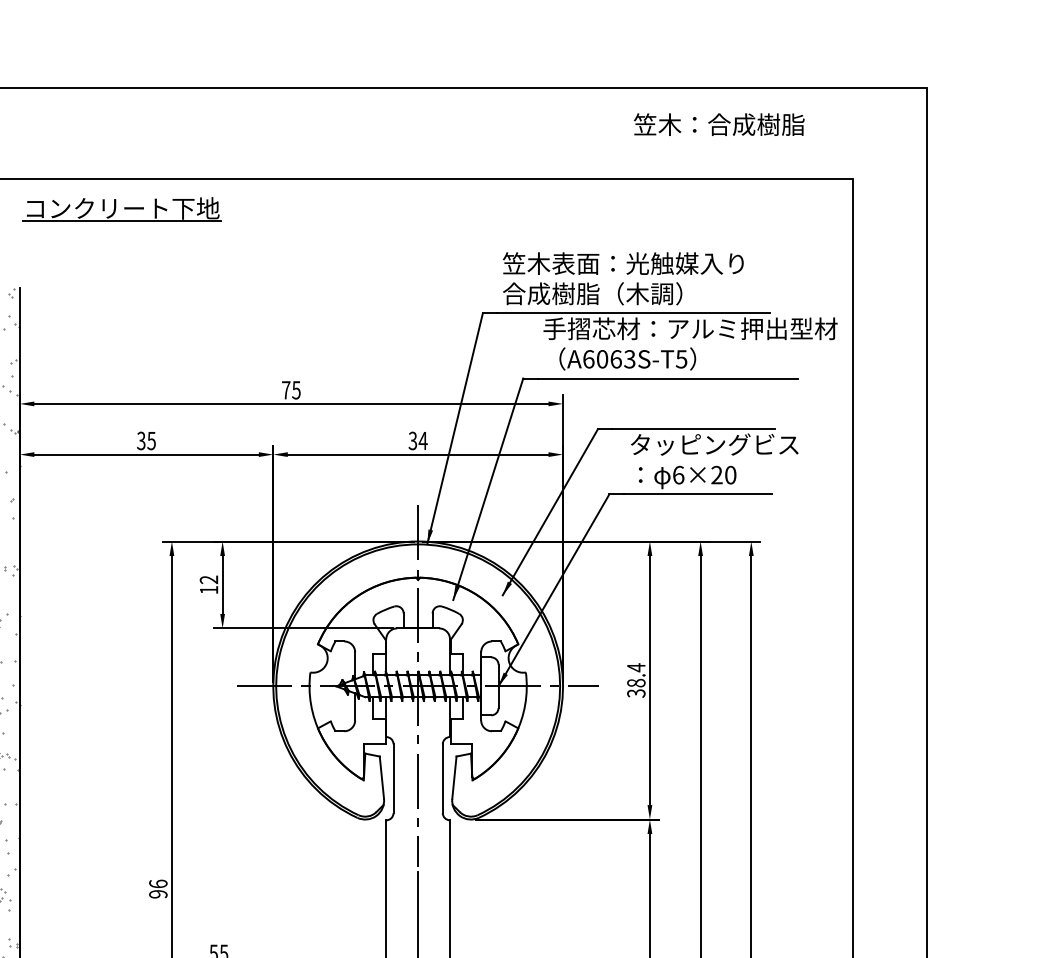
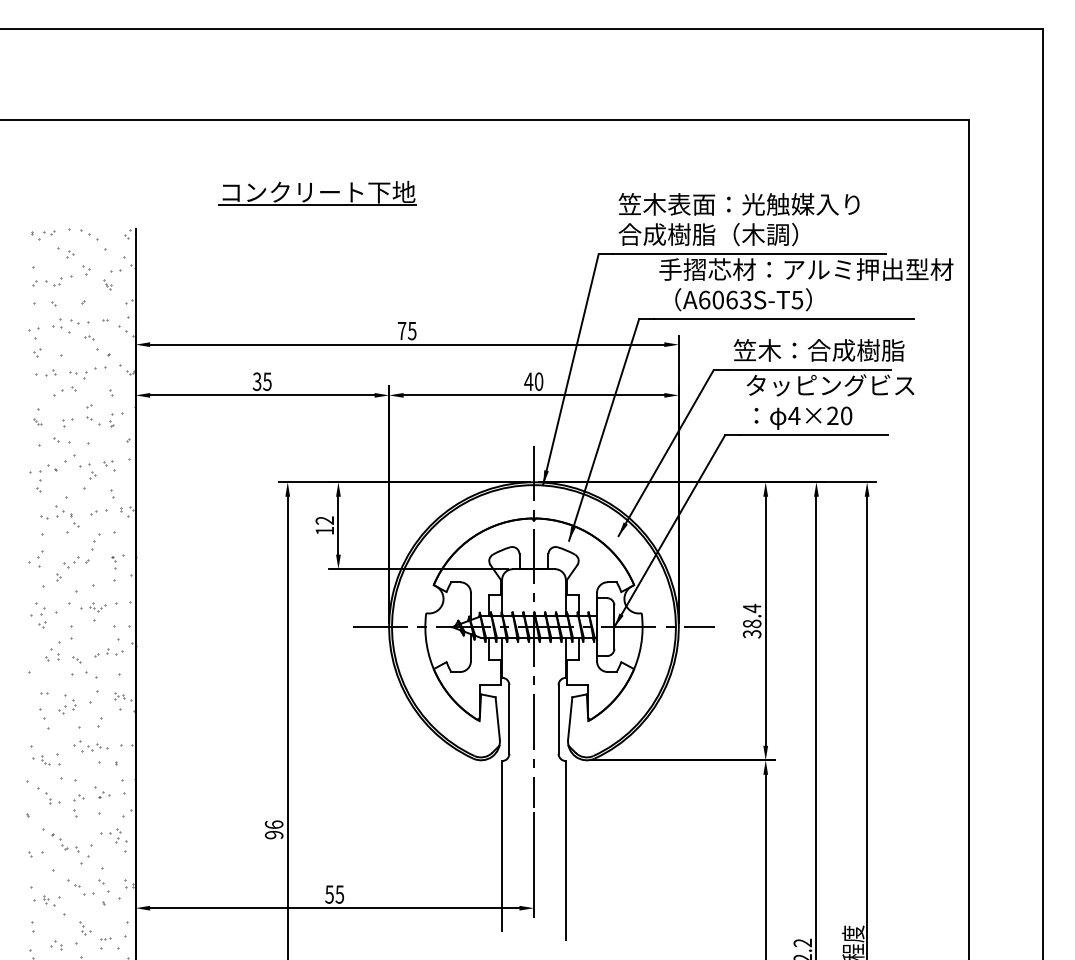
text: (718, 124) -> (818, 350), moved
part: (121, 208) -> (317, 192), moved
text: (417, 440) -> (533, 381), 34 -> 40
text: (678, 474) -> (794, 415), 6×20 -> 4×20

